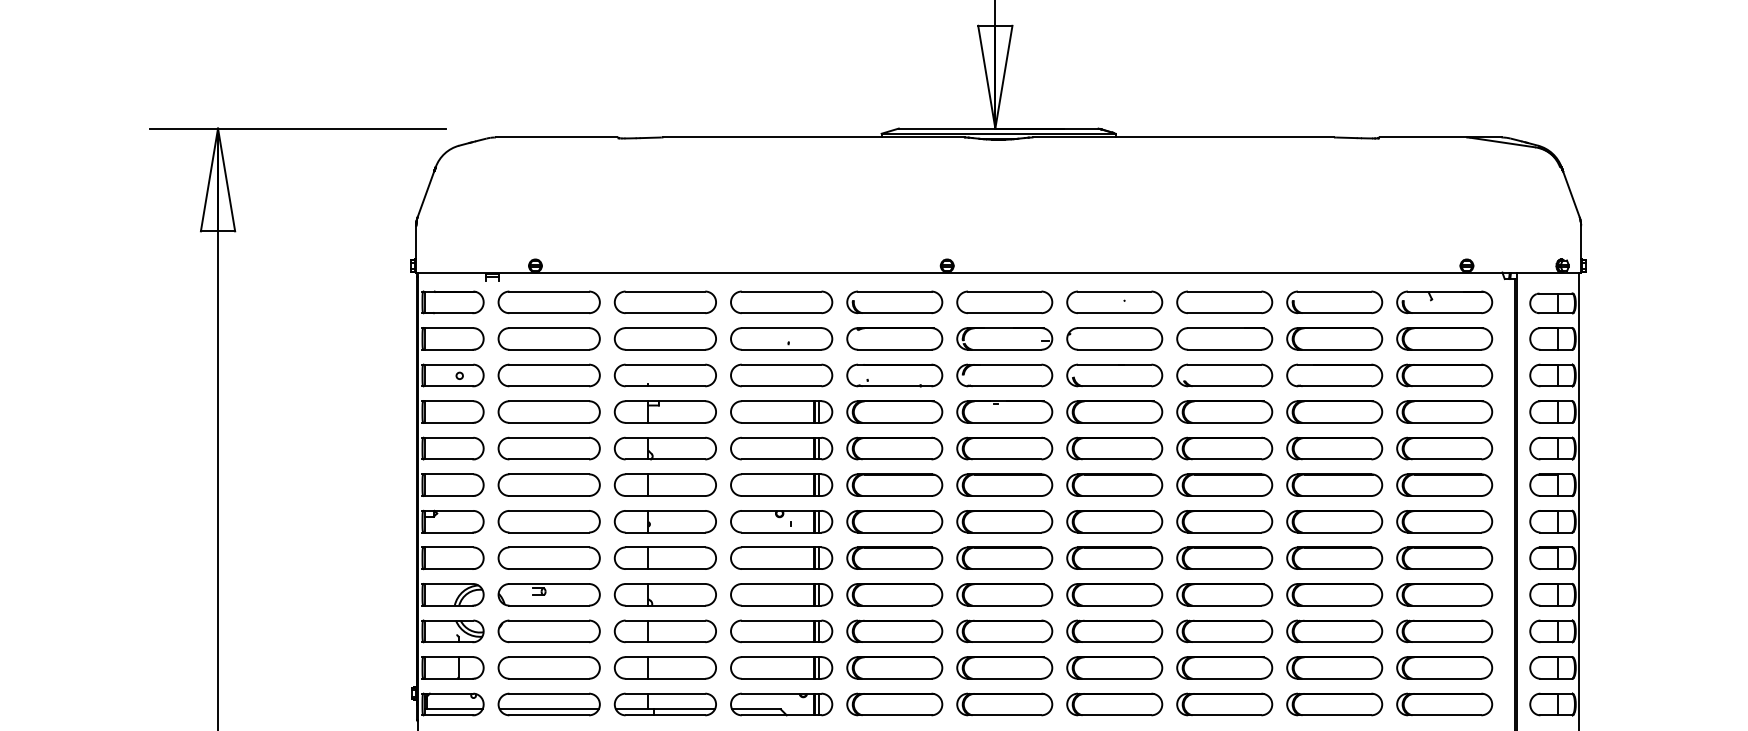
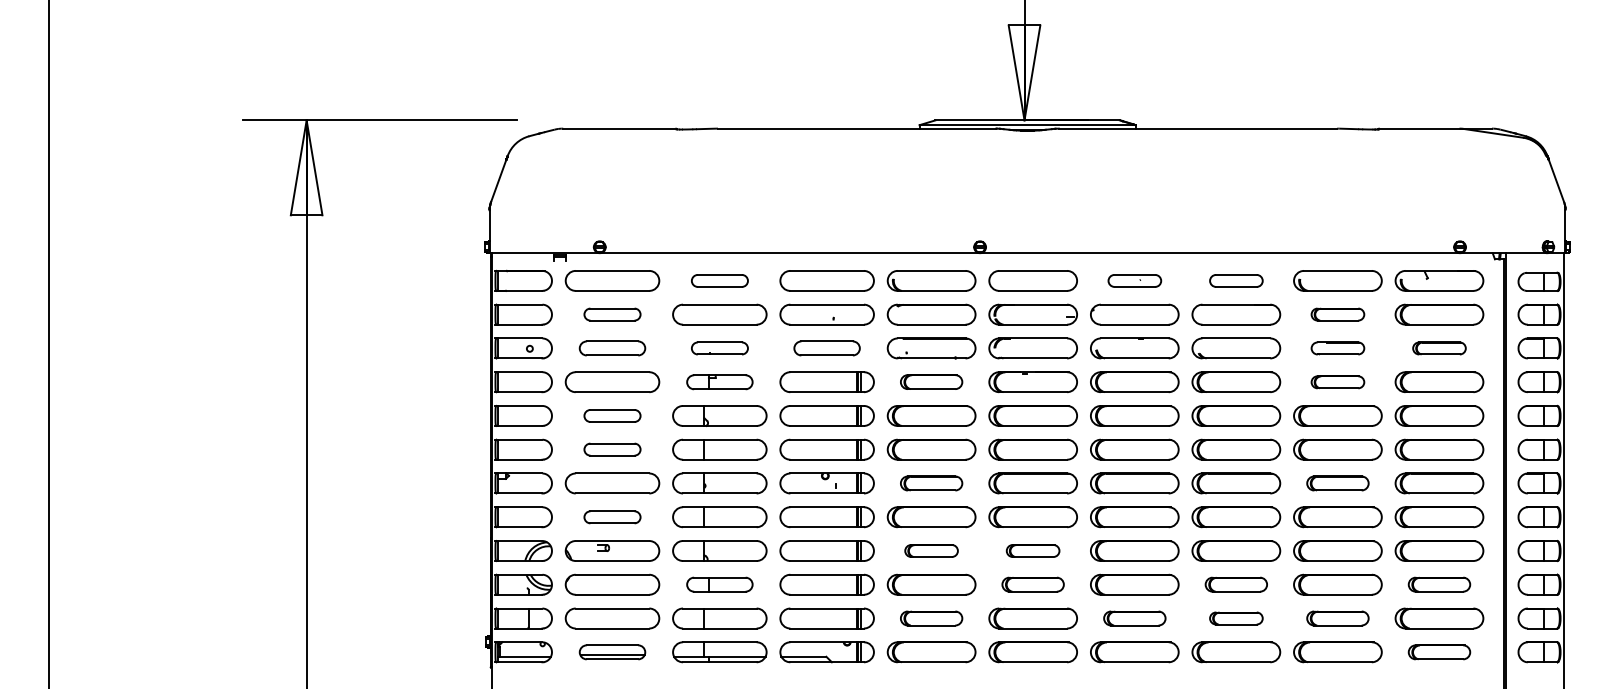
part: (665, 301) -> (719, 280), size x0.6
part: (1114, 301) -> (1134, 280), size x0.6
part: (1224, 301) -> (1236, 280), size x0.6
part: (549, 338) -> (612, 314), size x0.6
part: (1334, 338) -> (1337, 314), size x0.6
part: (549, 375) -> (612, 348), size x0.7
part: (665, 375) -> (719, 348), size x0.6
part: (780, 375) -> (826, 348), size x0.7
part: (1334, 375) -> (1337, 348), size x0.6
part: (1444, 375) -> (1439, 348), size x0.6
part: (894, 411) -> (931, 381), size x0.7
part: (665, 412) -> (719, 382), size x0.7
part: (1334, 412) -> (1337, 382), size x0.6
part: (549, 448) -> (612, 415), size x0.6
part: (549, 484) -> (612, 449), size x0.6
part: (894, 521) -> (931, 483), size x0.7
part: (1334, 521) -> (1337, 483), size x0.7
part: (549, 558) -> (612, 517), size x0.6
part: (894, 594) -> (931, 550), size x0.6
part: (1003, 594) -> (1032, 550), size x0.6
part: (665, 631) -> (719, 584), size x0.7
part: (1003, 631) -> (1032, 584), size x0.7
part: (1224, 631) -> (1236, 584), size x0.7
part: (1444, 631) -> (1439, 584), size x0.7
part: (894, 667) -> (931, 618), size x0.7
part: (1114, 667) -> (1134, 618), size x0.7
part: (1224, 667) -> (1236, 618), size x0.6
part: (1334, 667) -> (1337, 618), size x0.7
part: (549, 704) -> (612, 652), size x0.7
part: (1444, 704) -> (1439, 652), size x0.7

